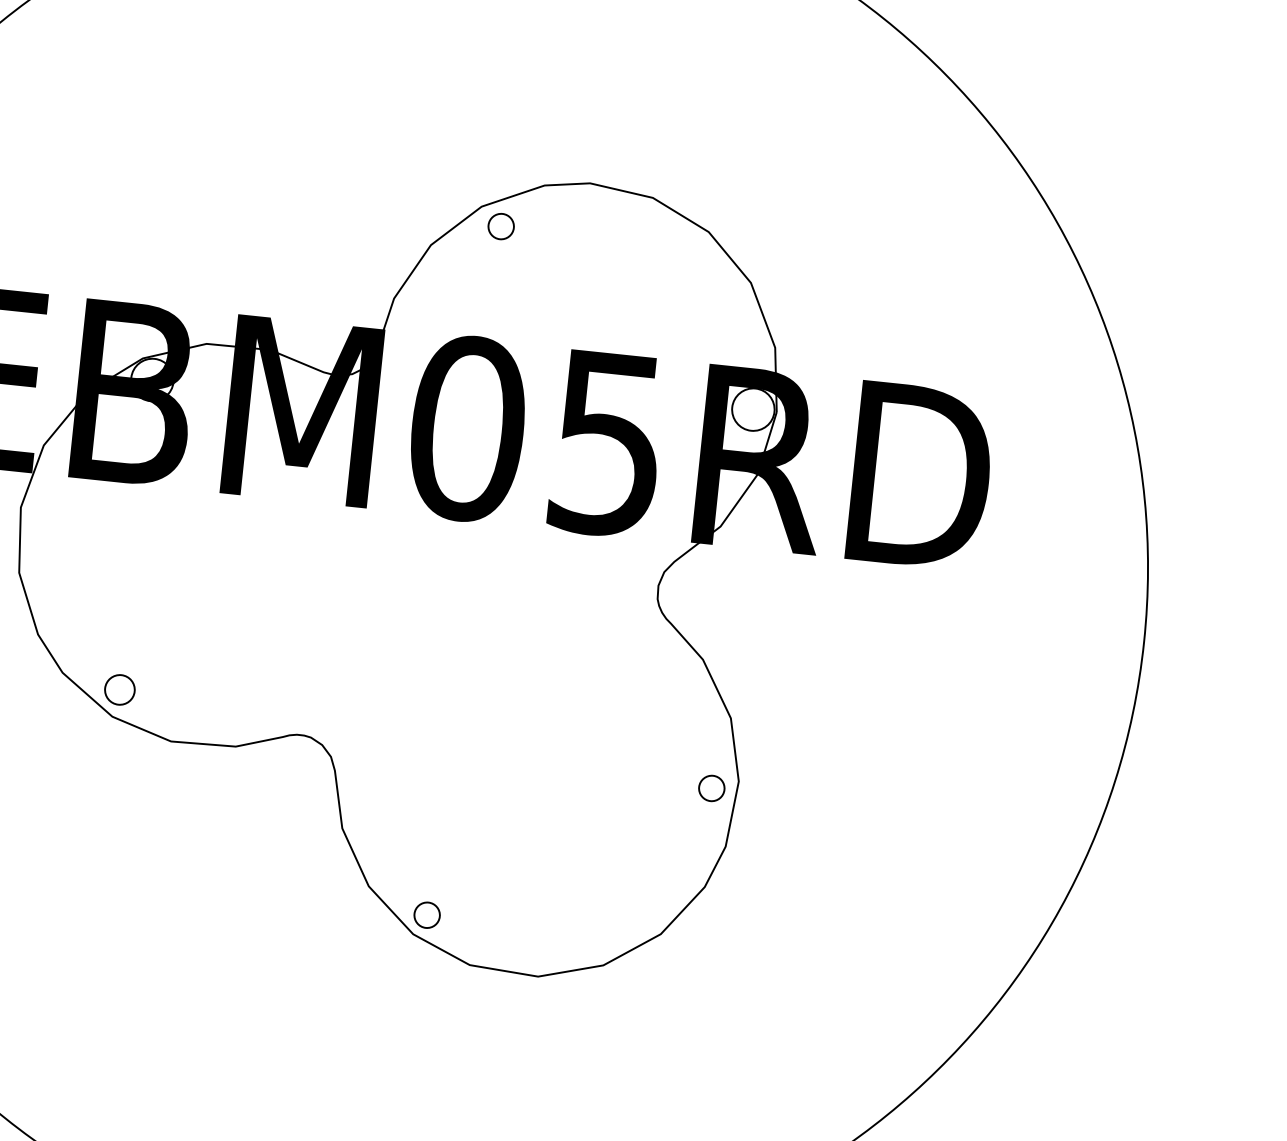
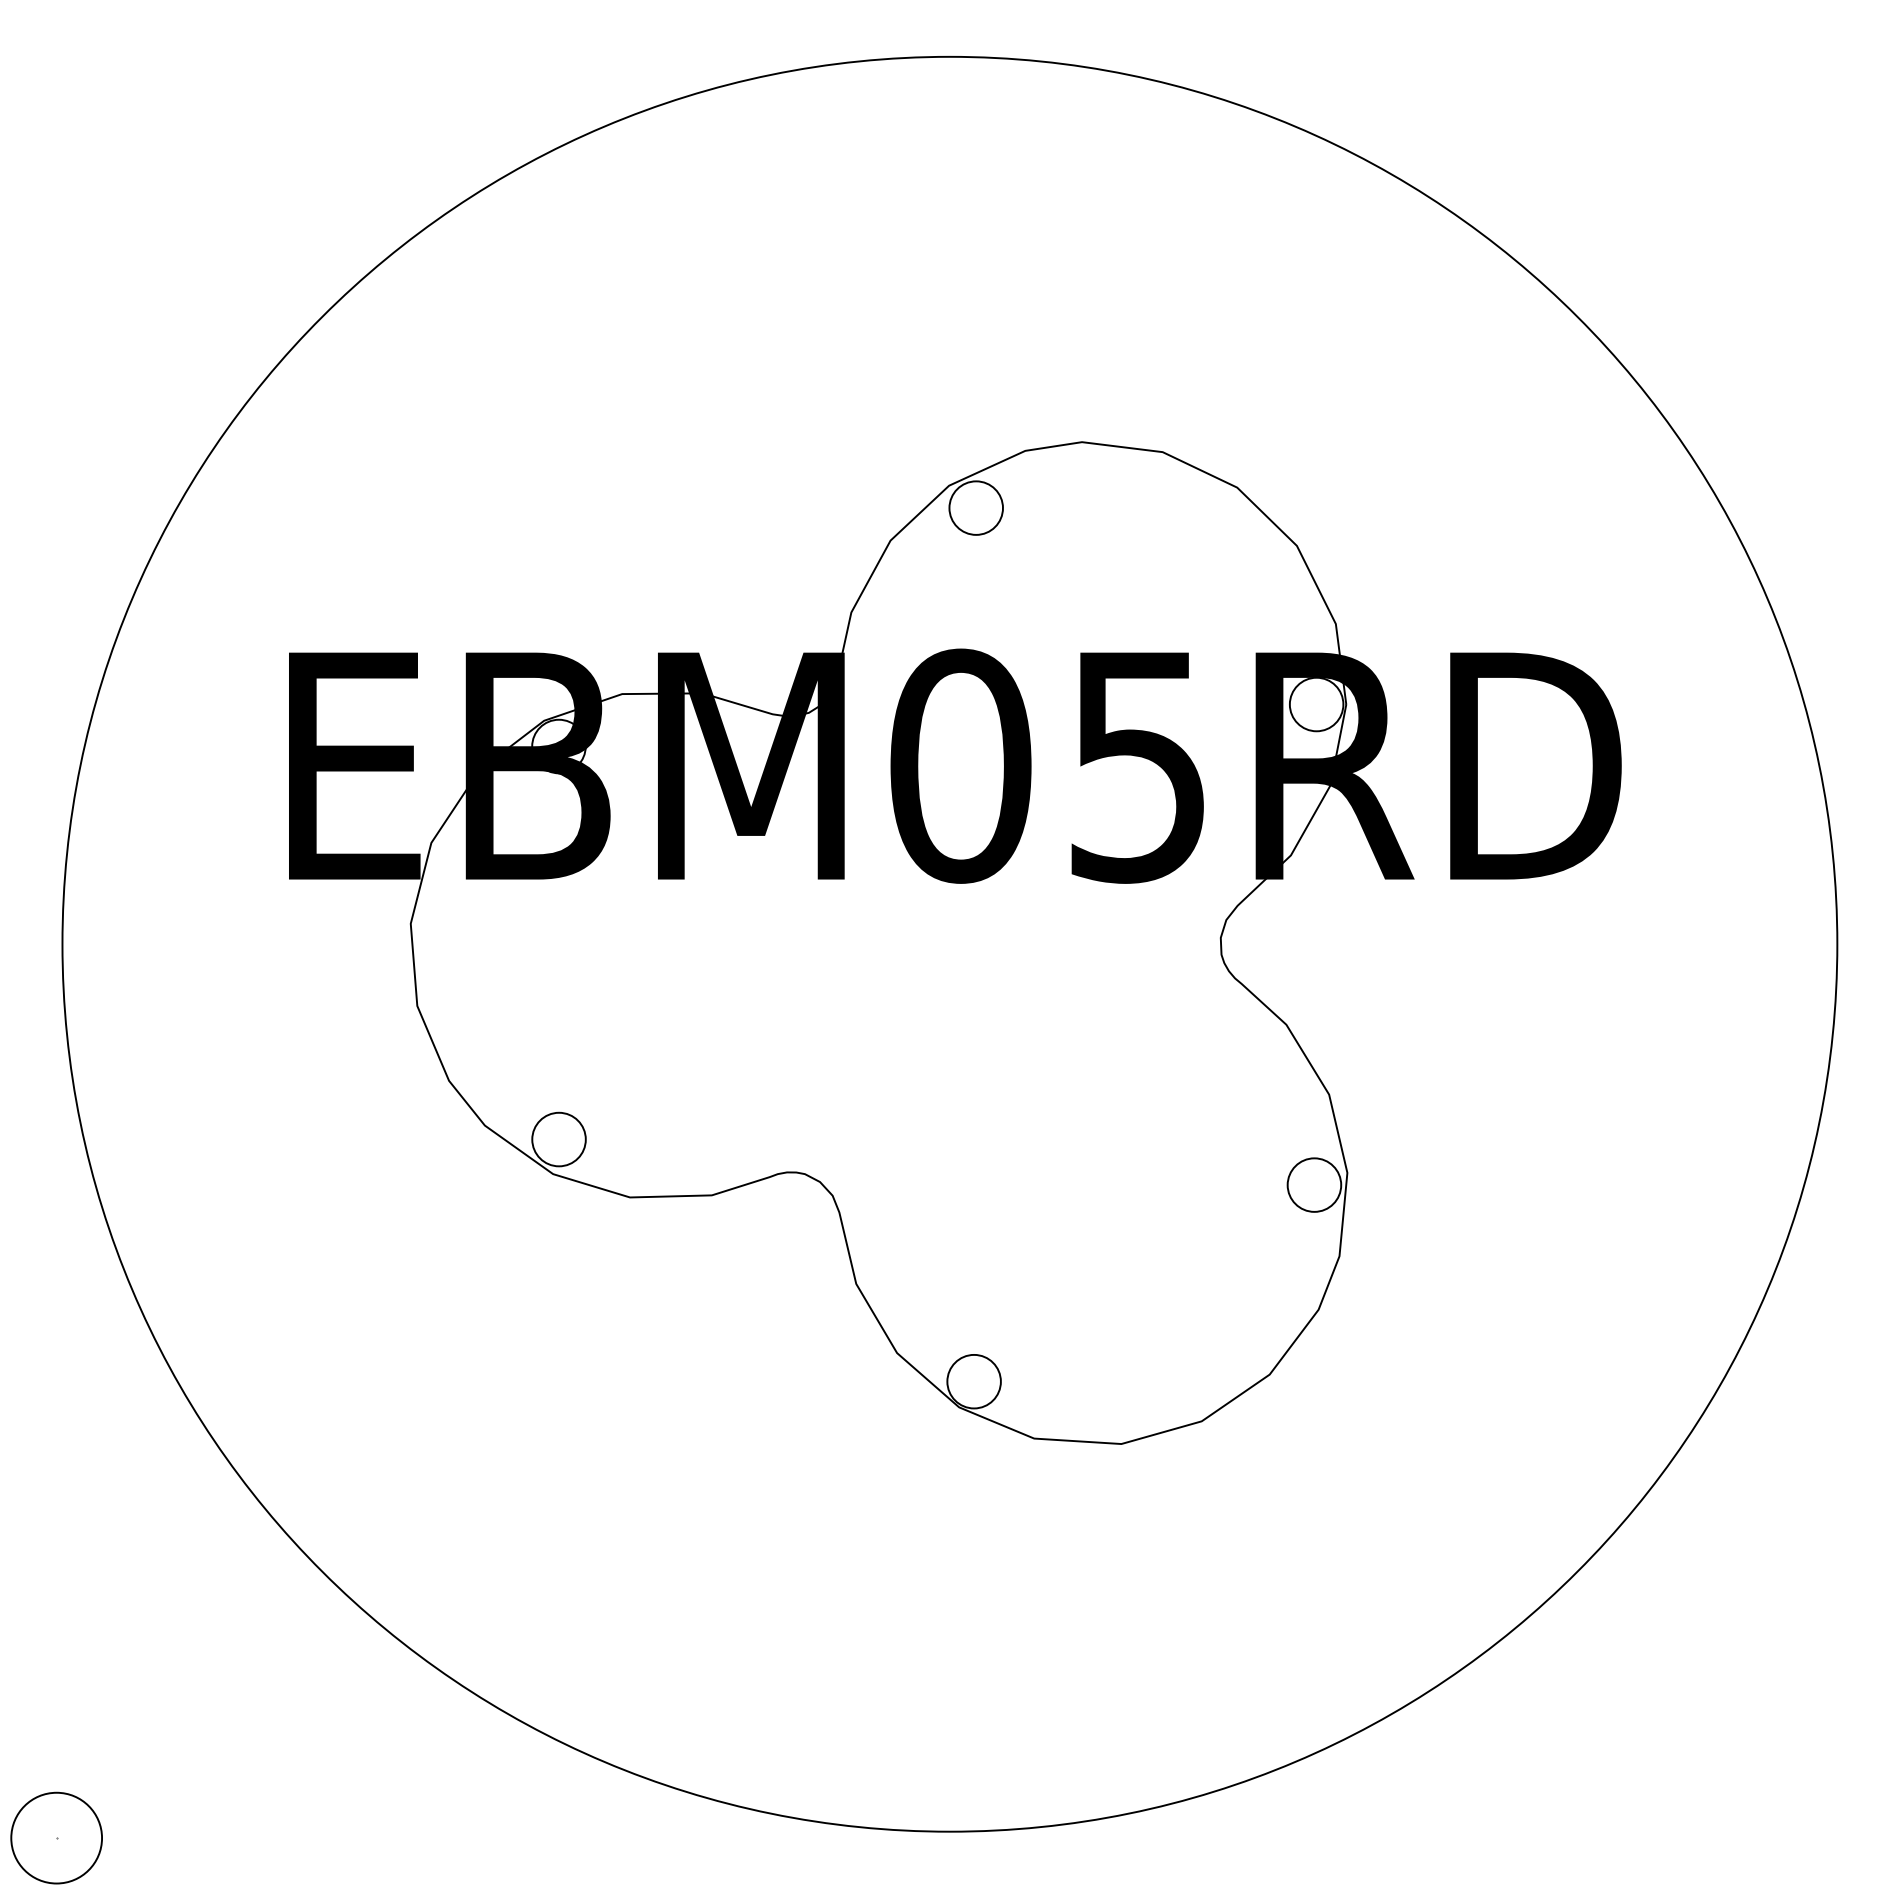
circle: (501, 226) -> (976, 507), size x1.67
circle: (119, 689) -> (558, 1139), size x1.43
circle: (711, 787) -> (1314, 1184), size x1.67
circle: (426, 915) -> (973, 1381), size x1.67

